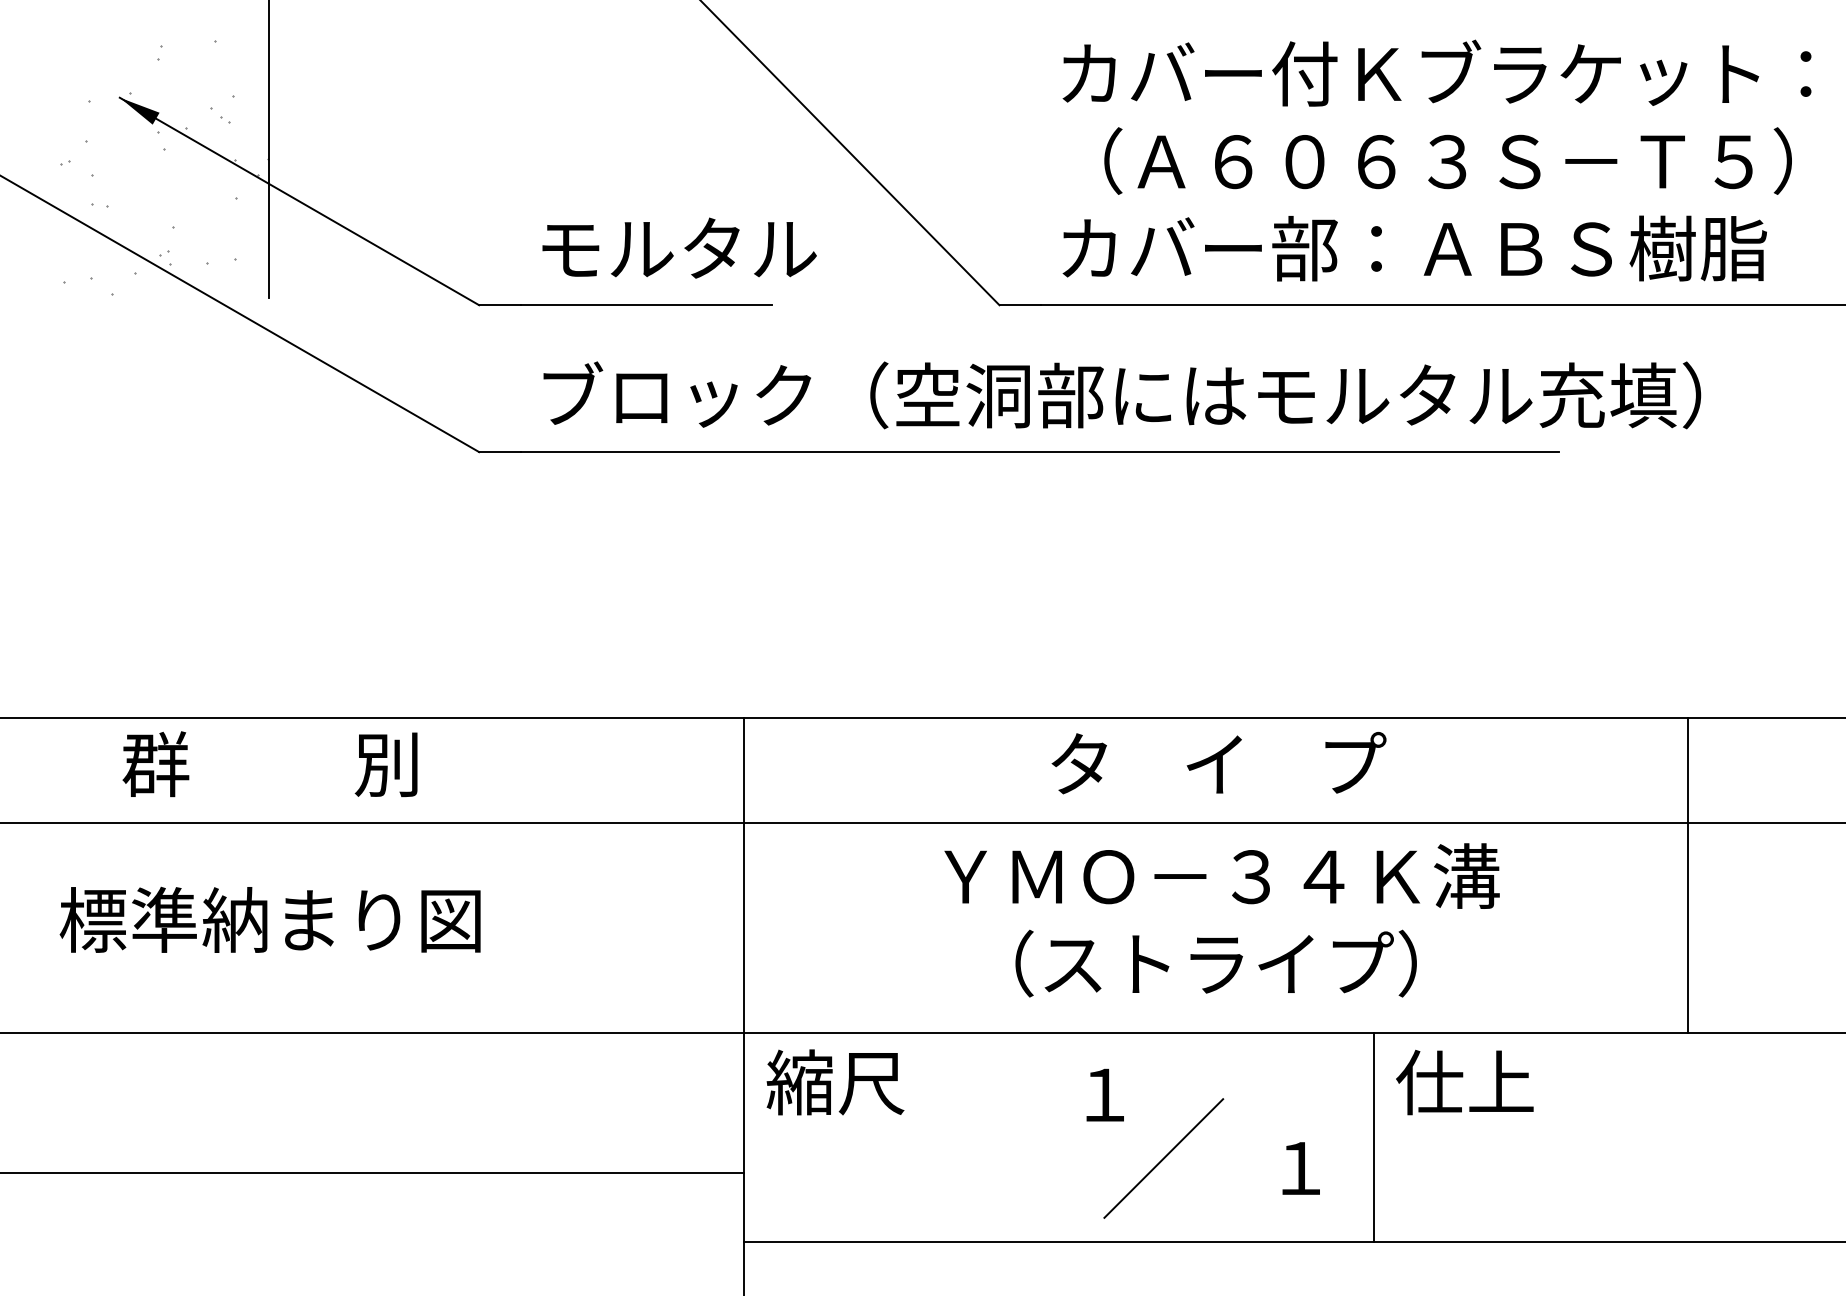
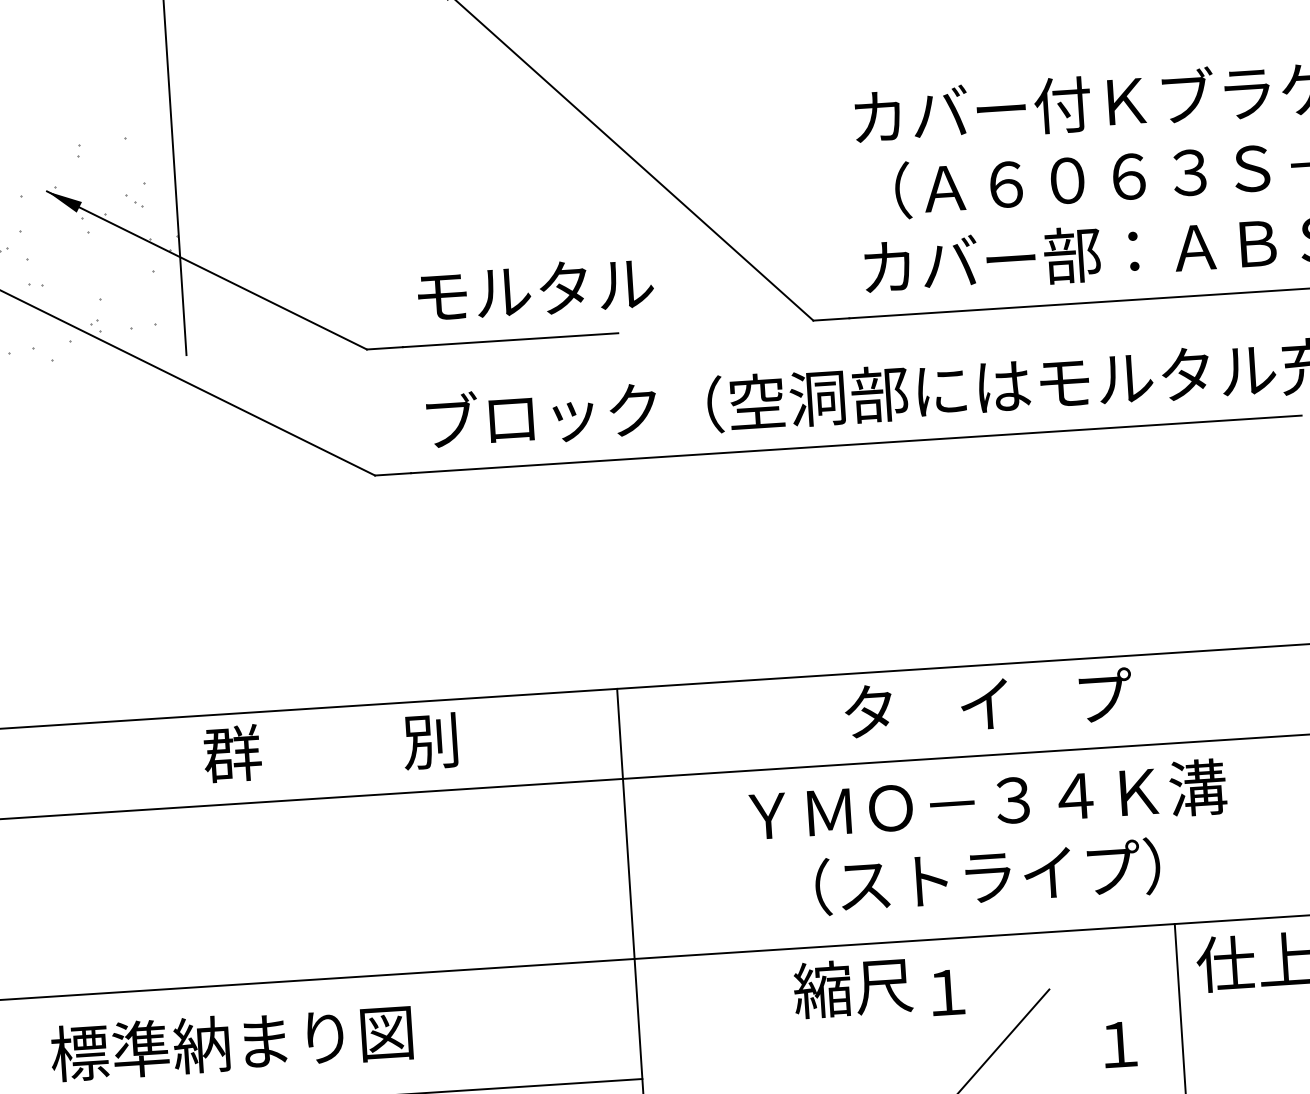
text: (1218, 763) -> (988, 703), moved
text: (269, 764) -> (330, 747), moved
text: (269, 919) -> (231, 1042), moved
text: (1221, 920) -> (989, 839), moved
text: (835, 1082) -> (853, 987), moved

